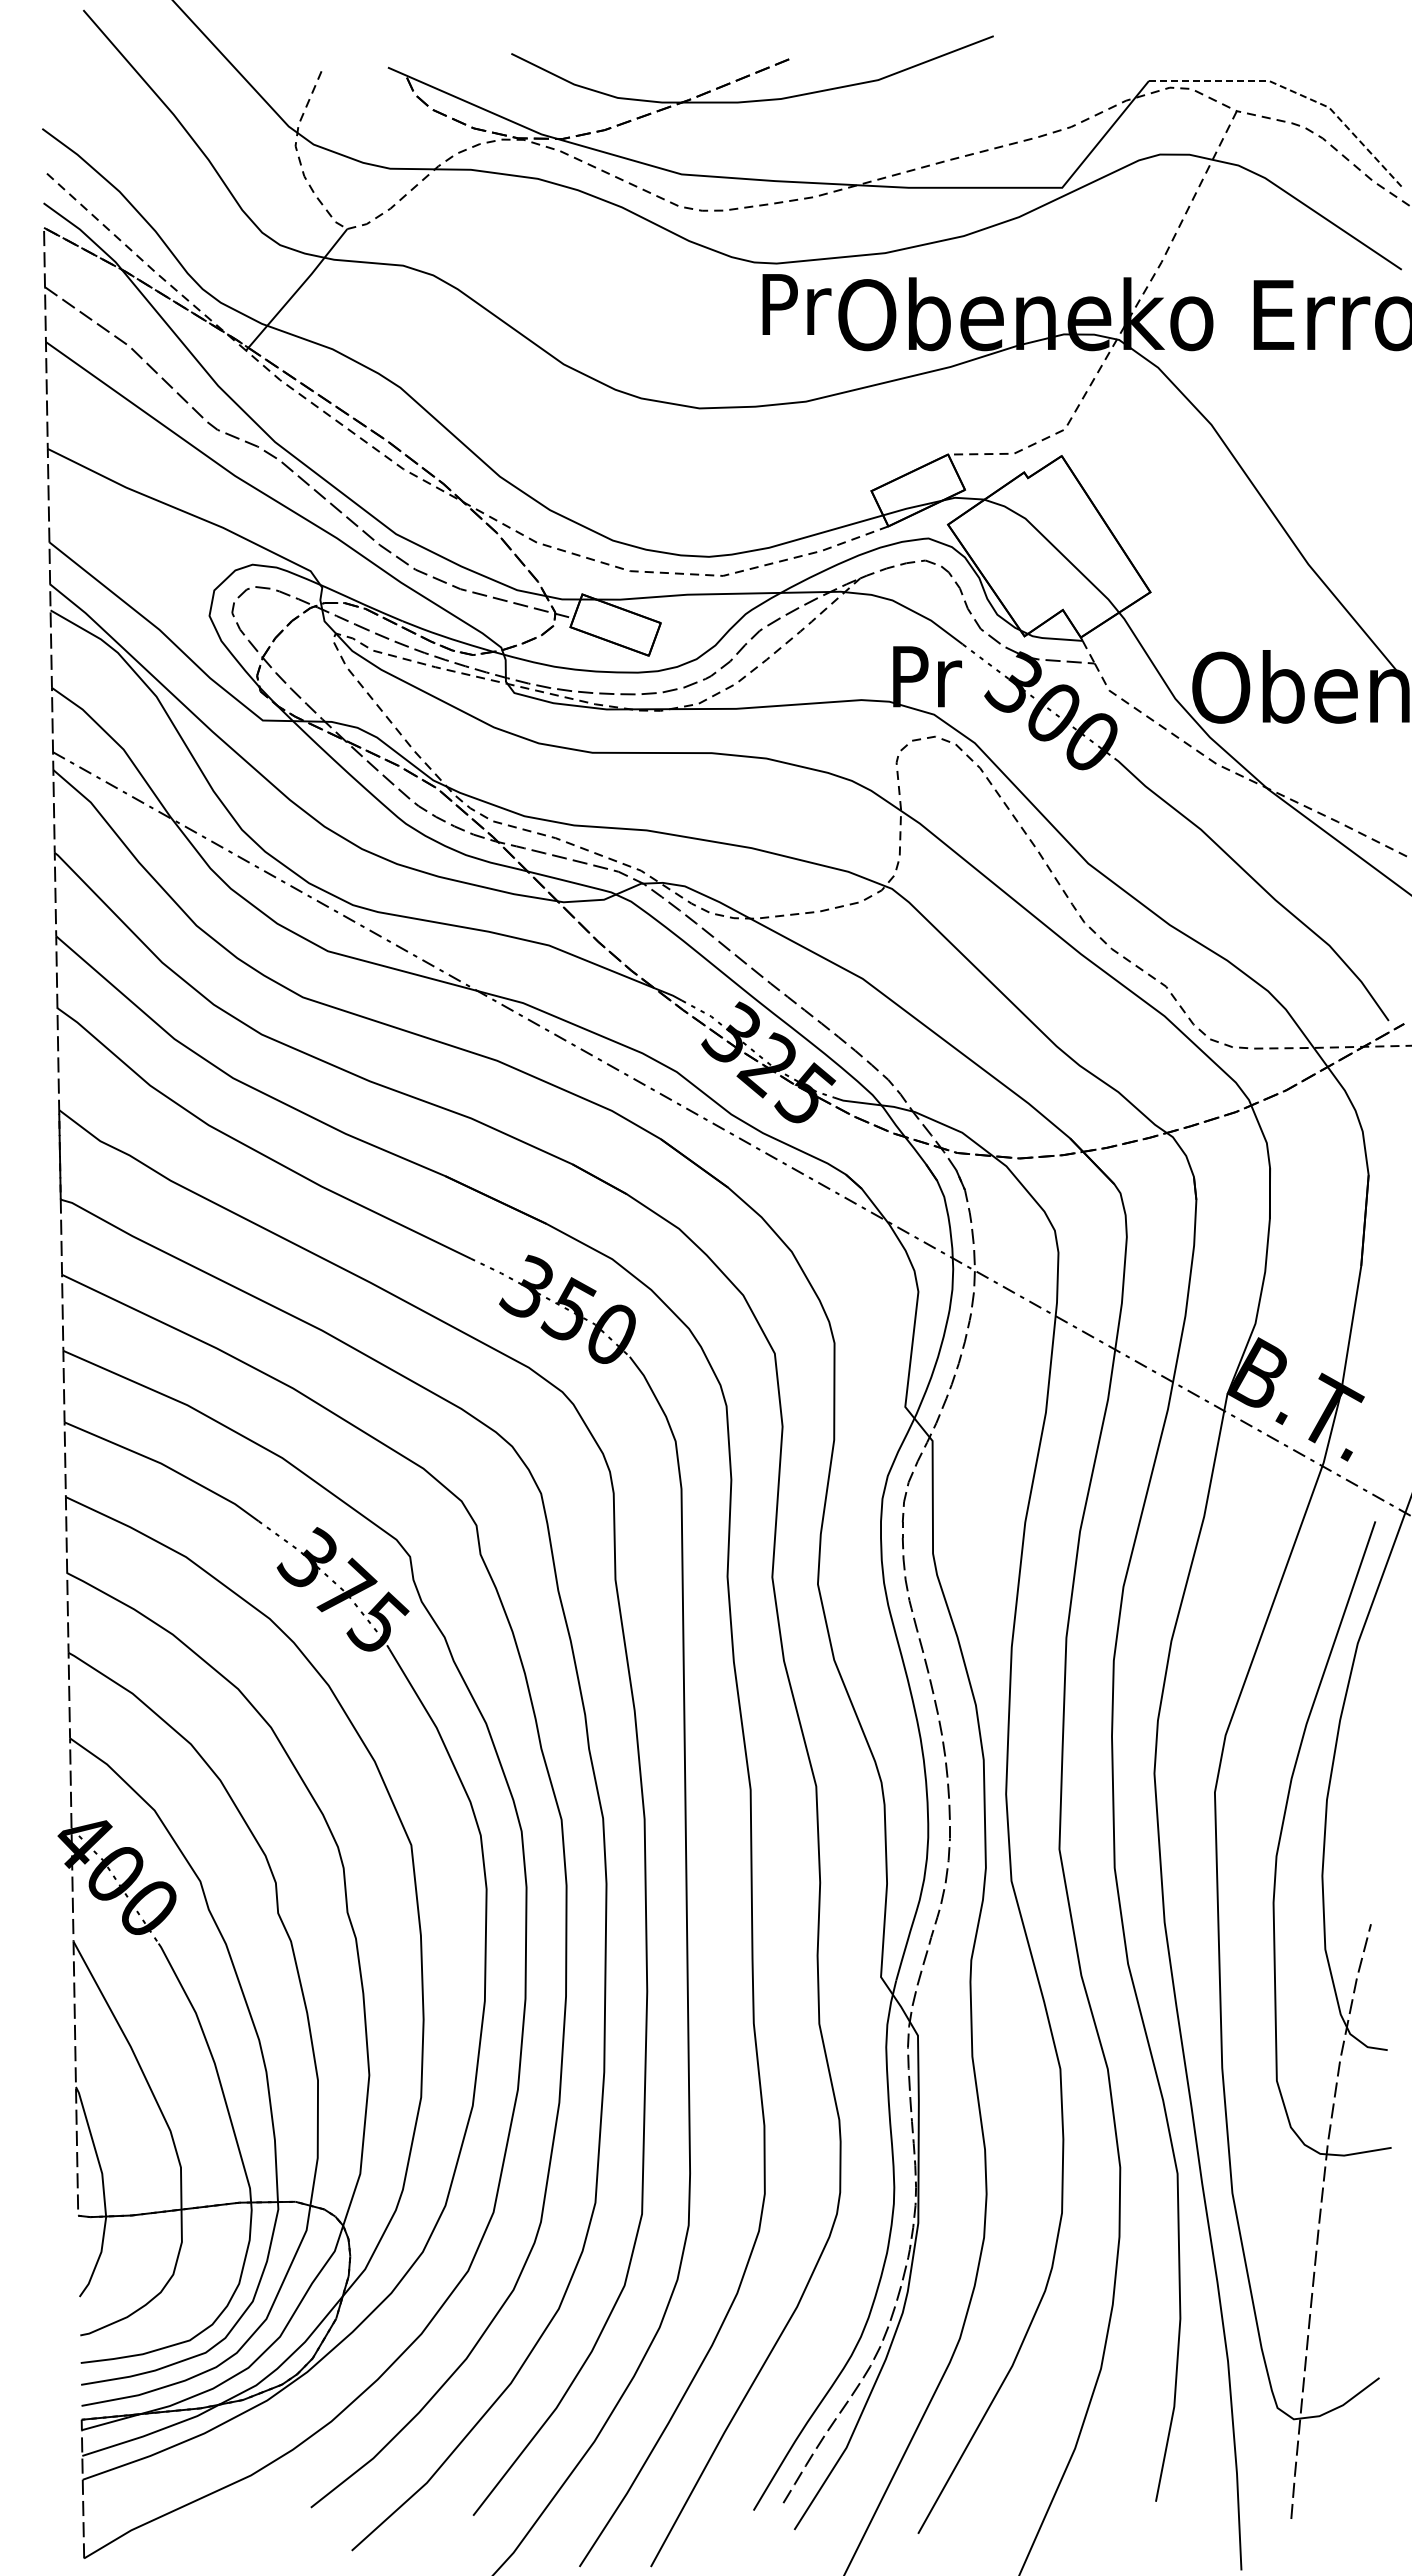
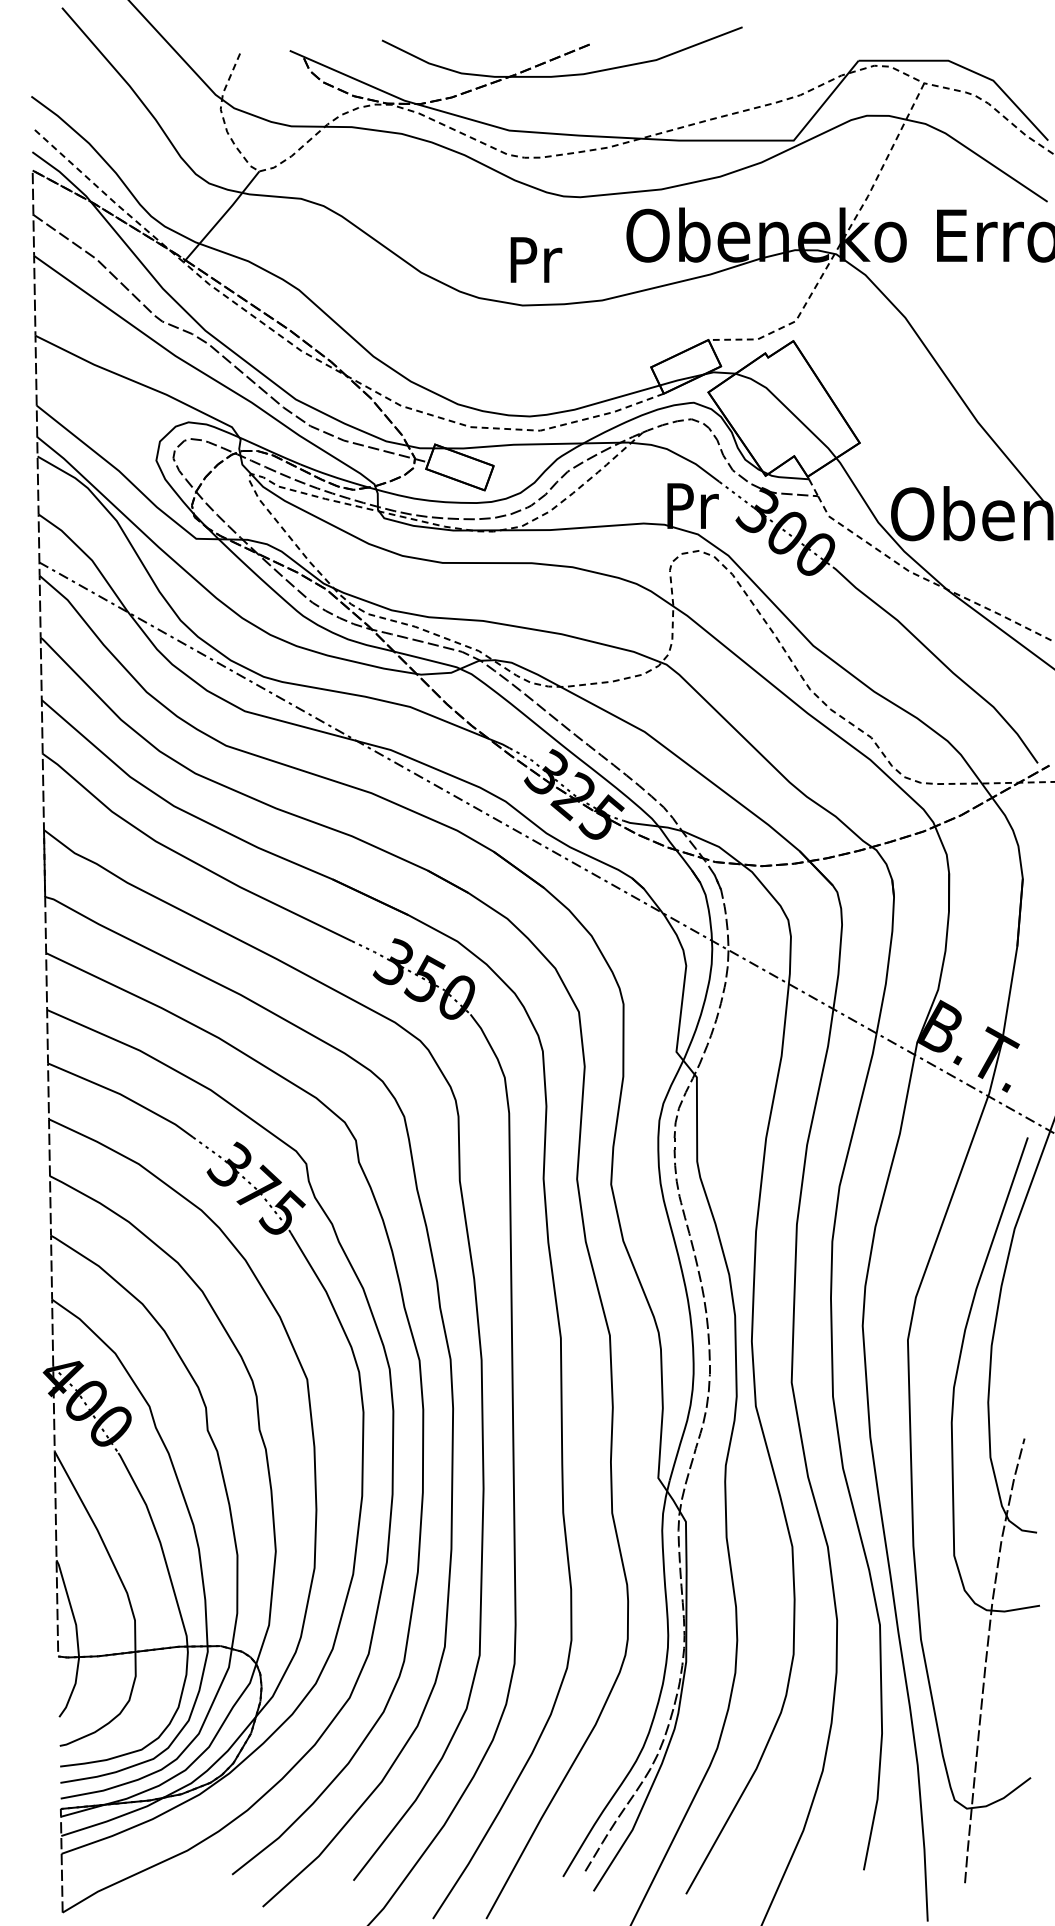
line: (1293, 91) -> (966, 68), dashed -> solid
text: (796, 304) -> (536, 259), moved

